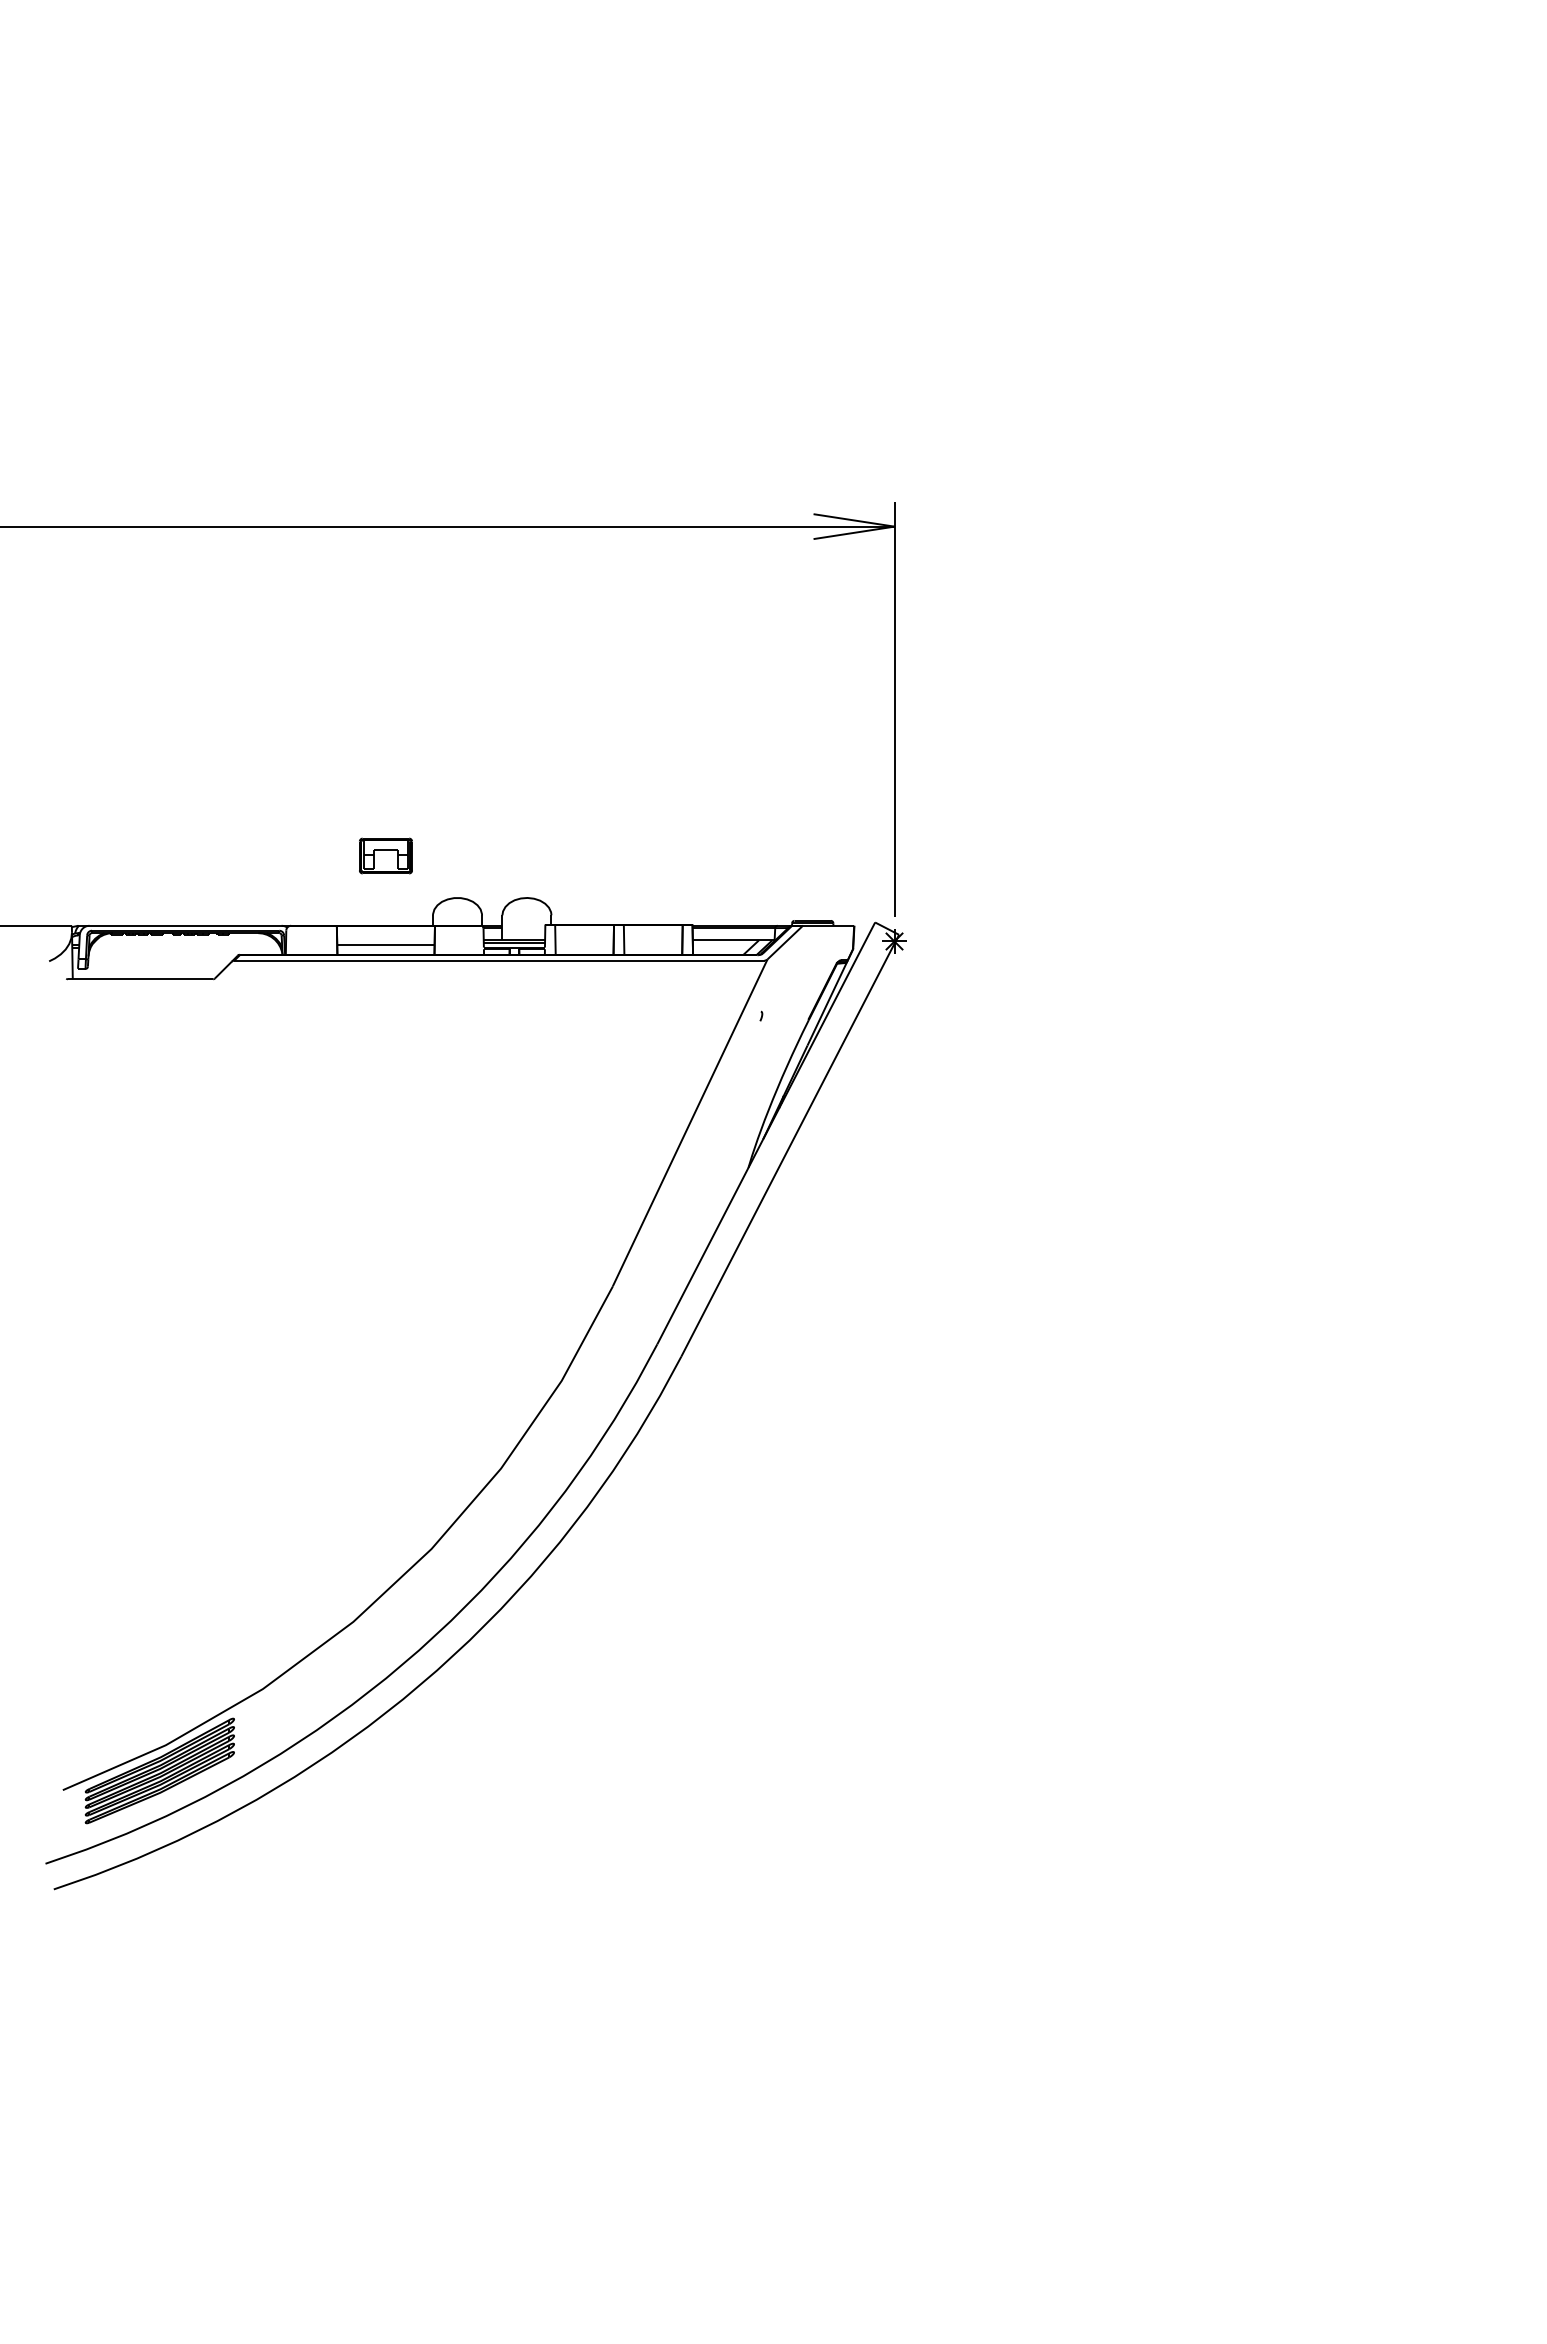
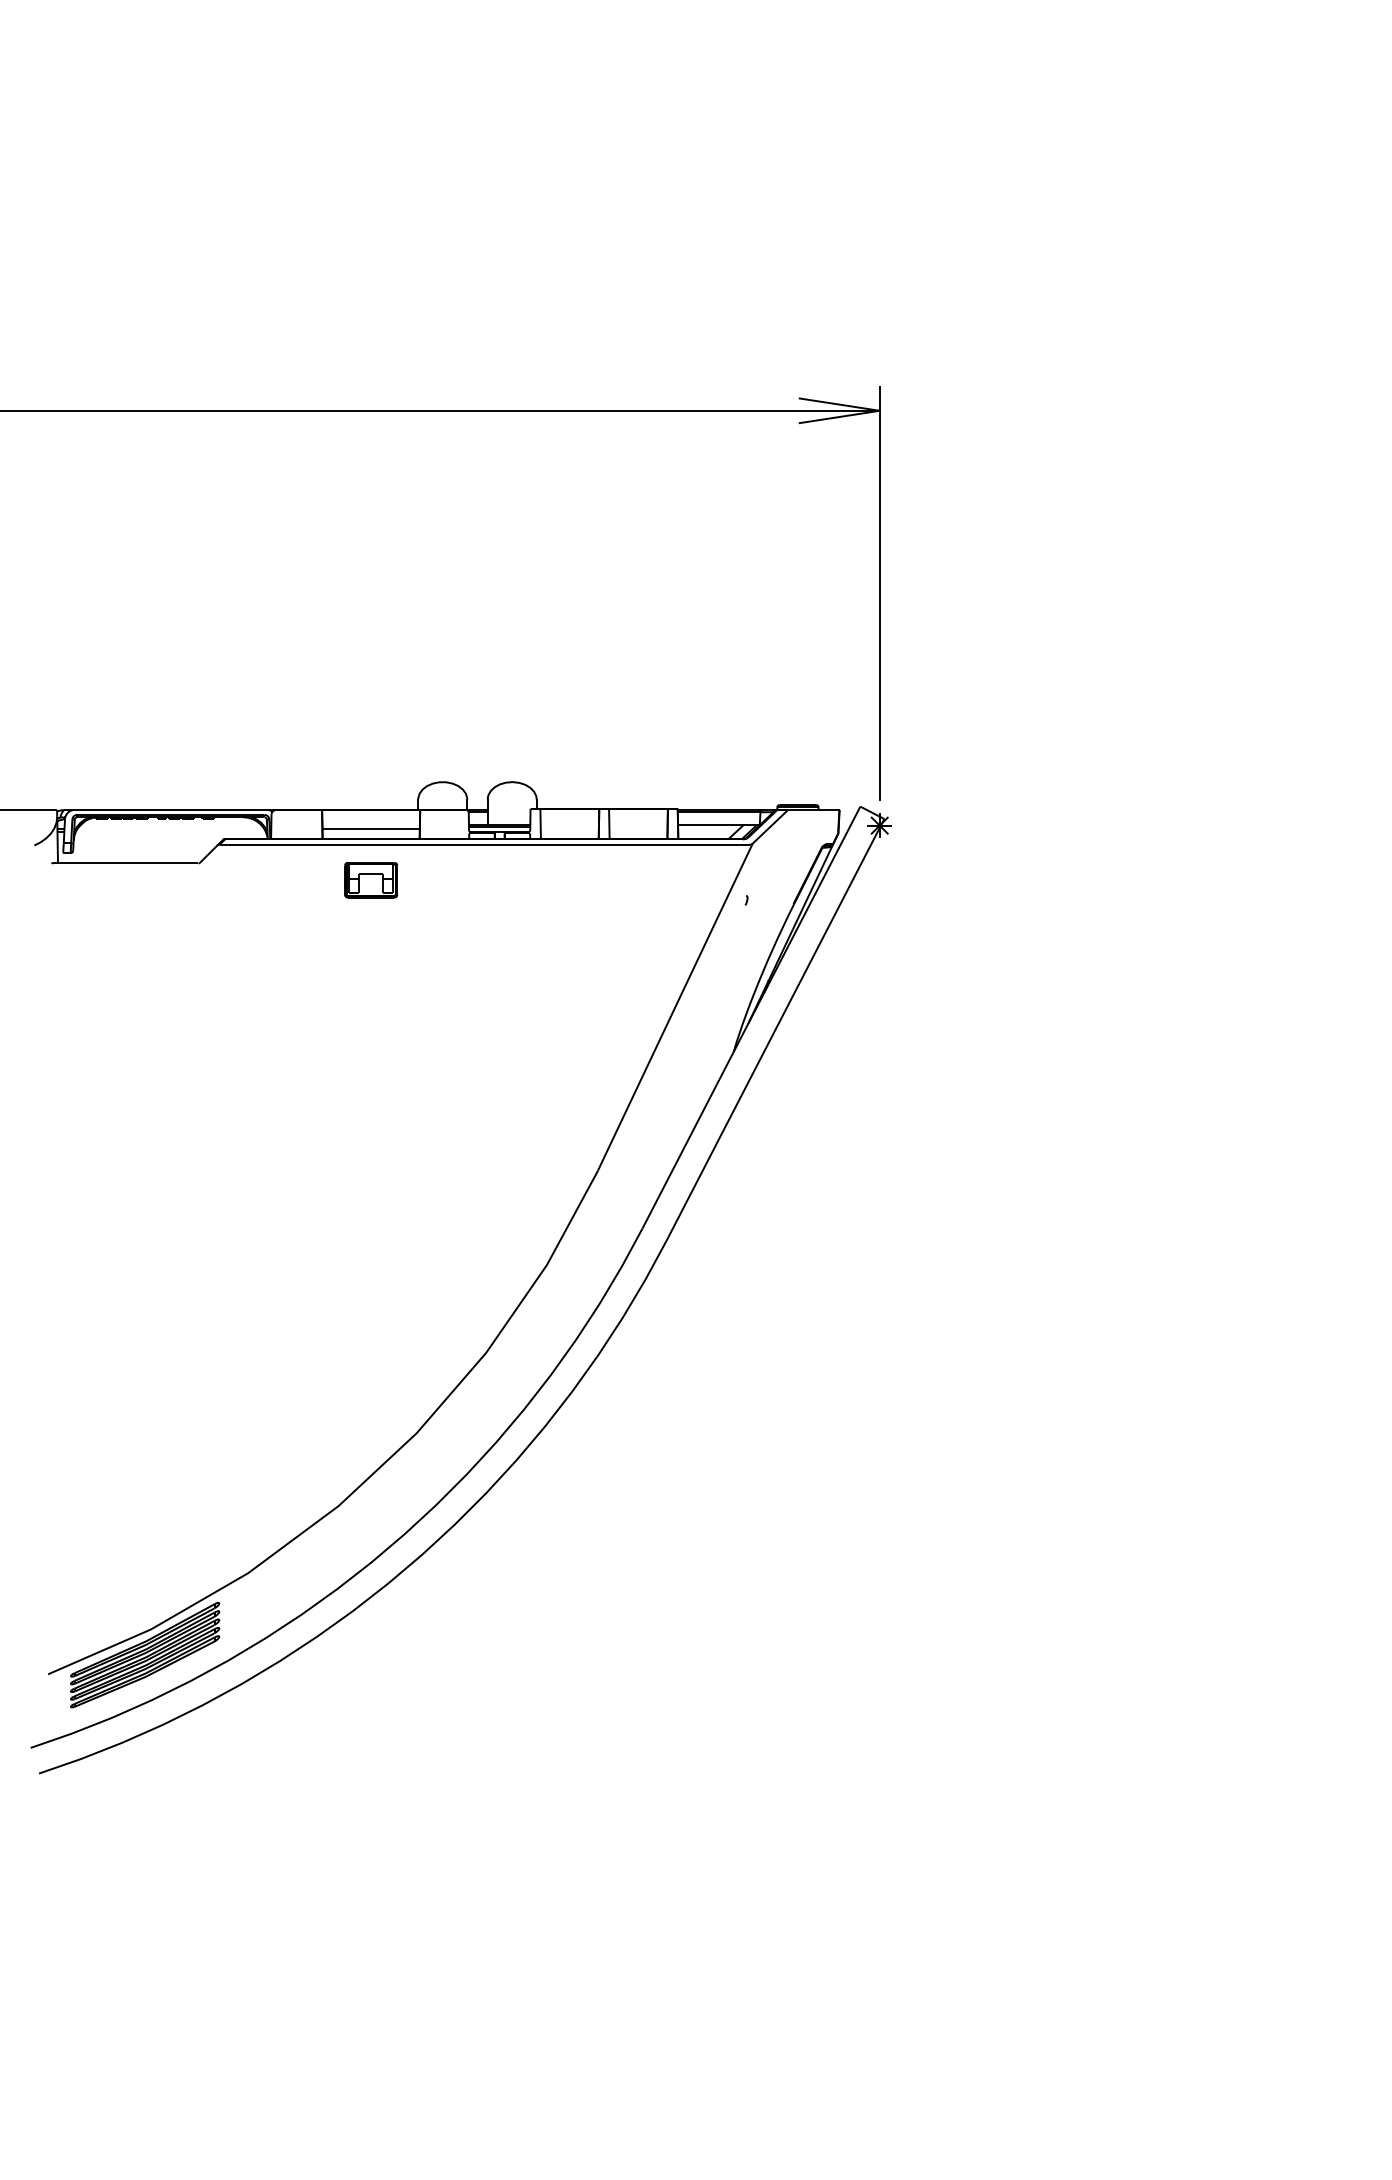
part: (385, 855) -> (370, 879), moved

